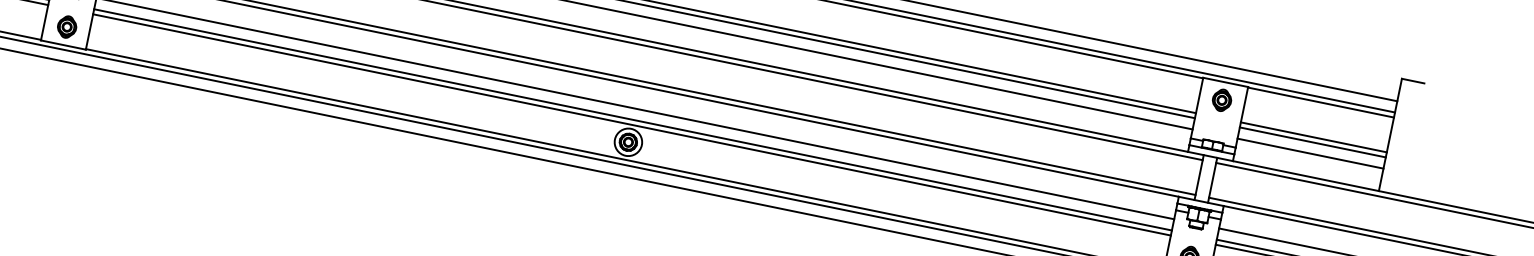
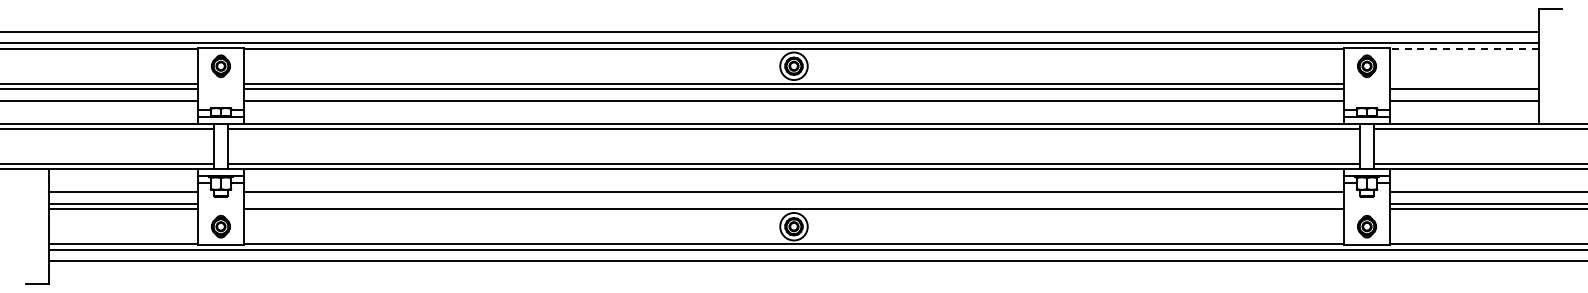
line: (1320, 102) -> (1463, 48), solid -> dashed
line: (632, 119) -> (793, 203), removed
line: (1312, 137) -> (1463, 84), removed

